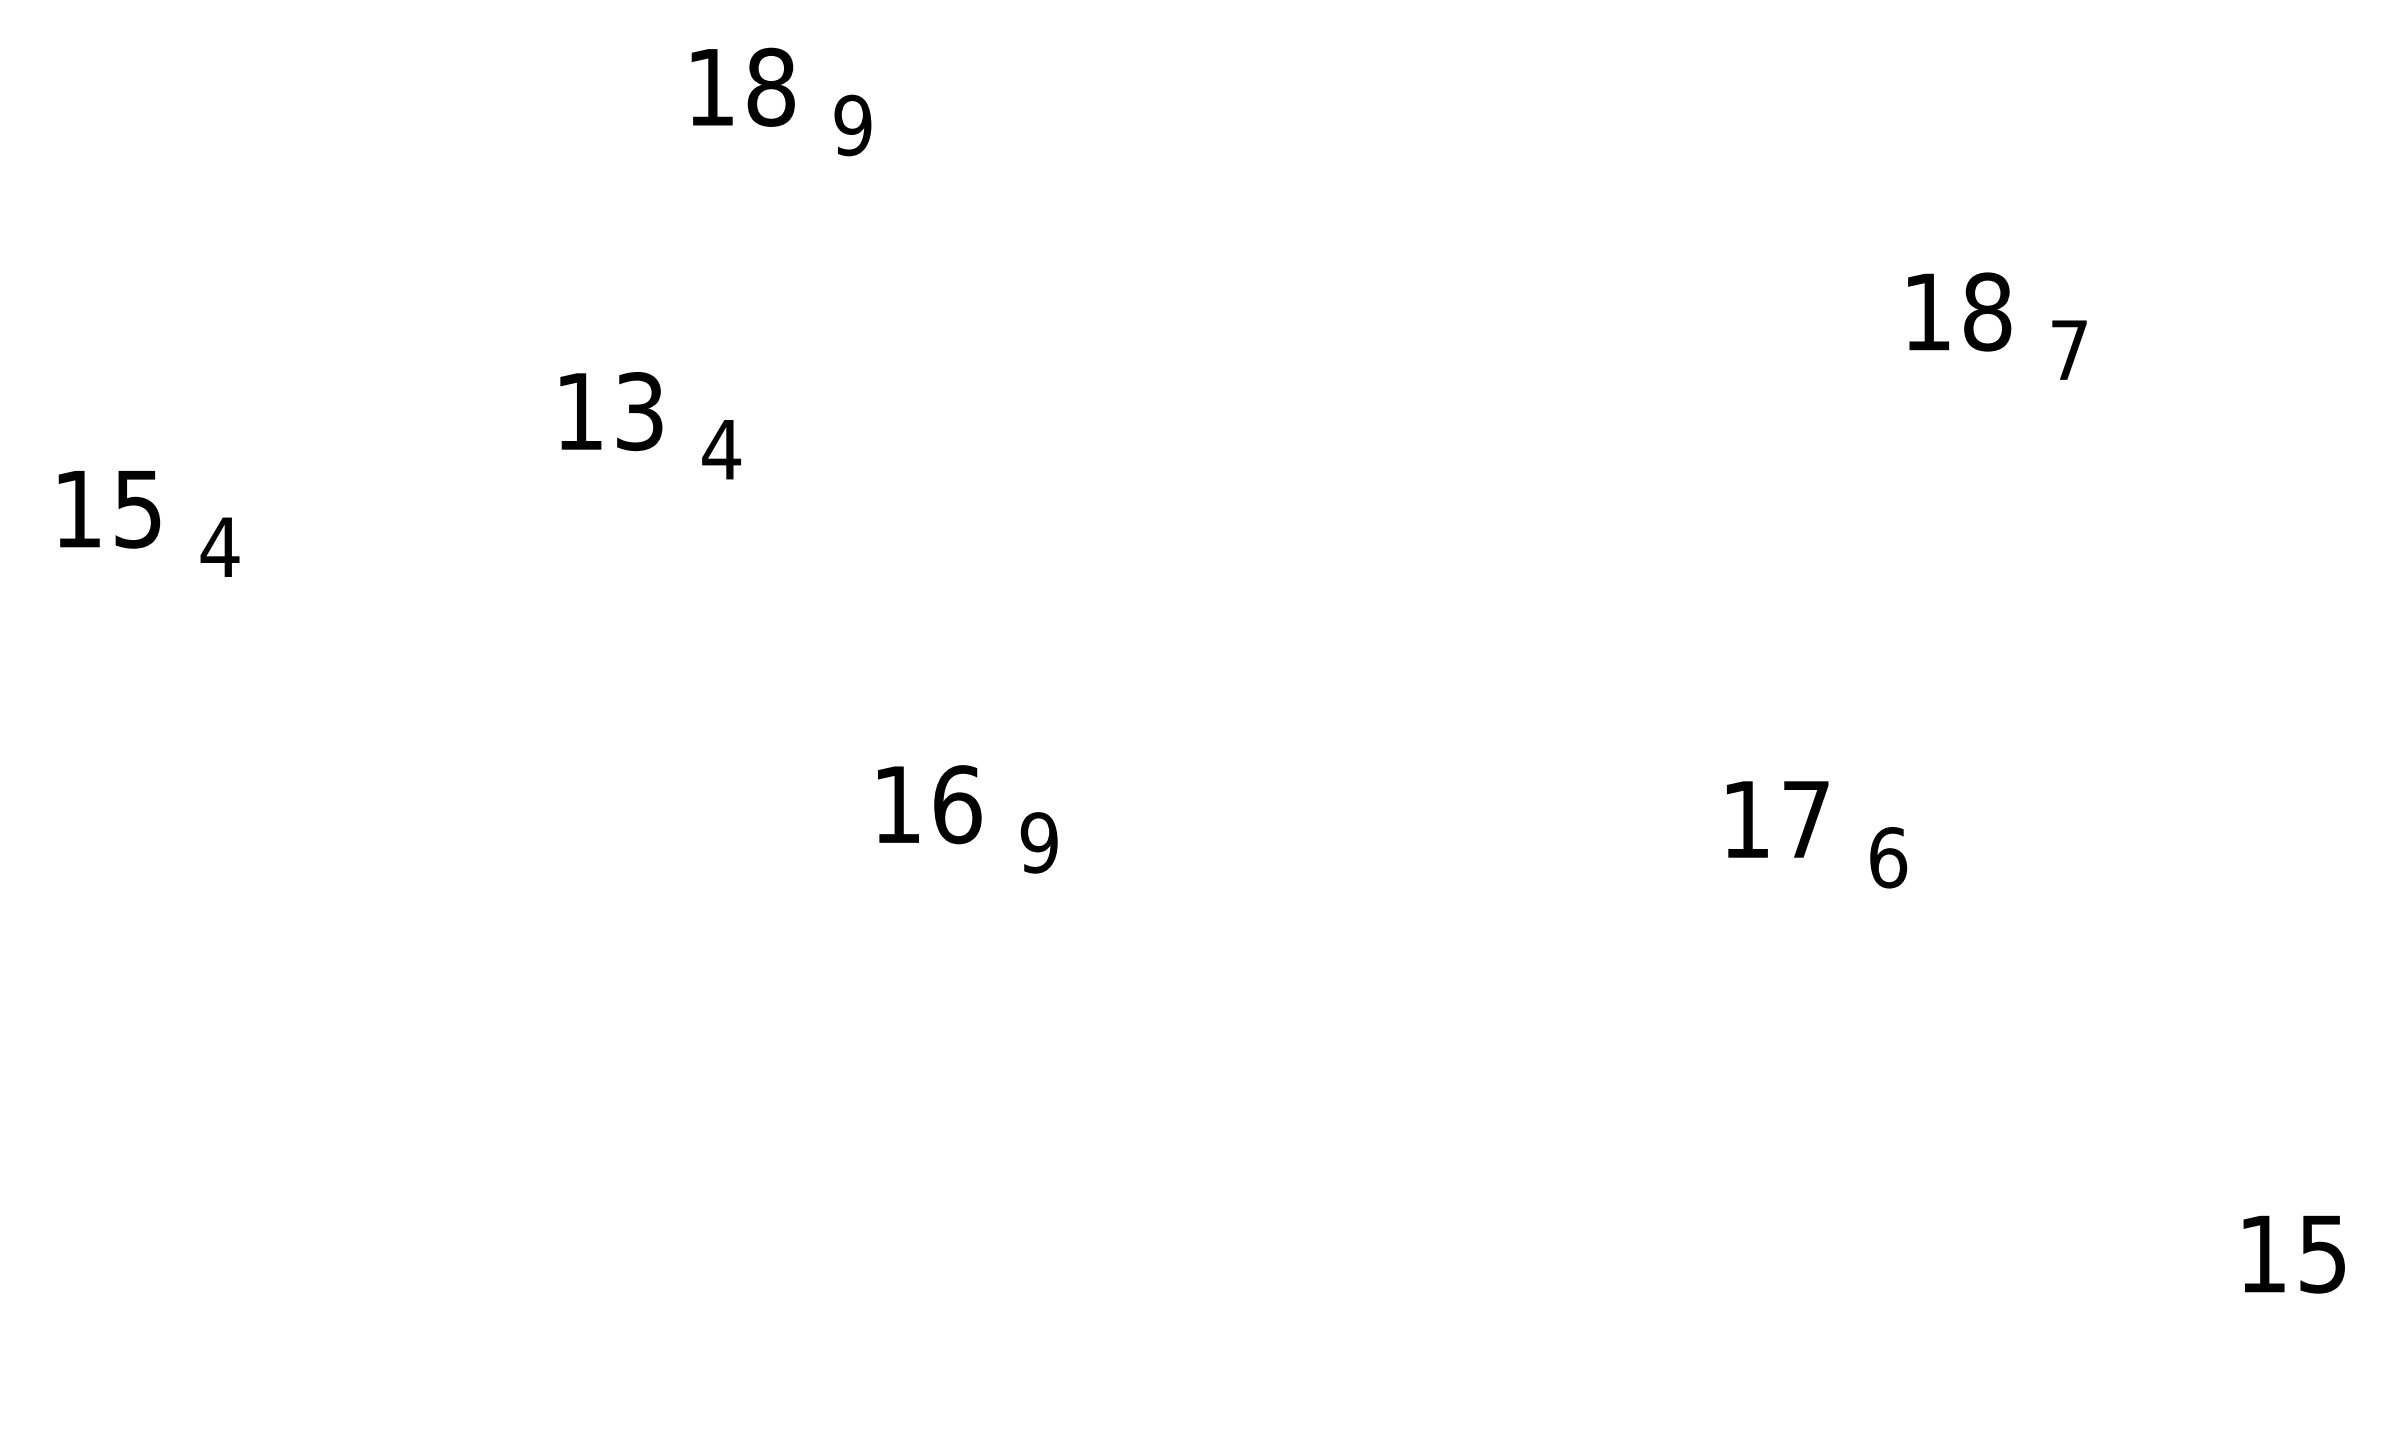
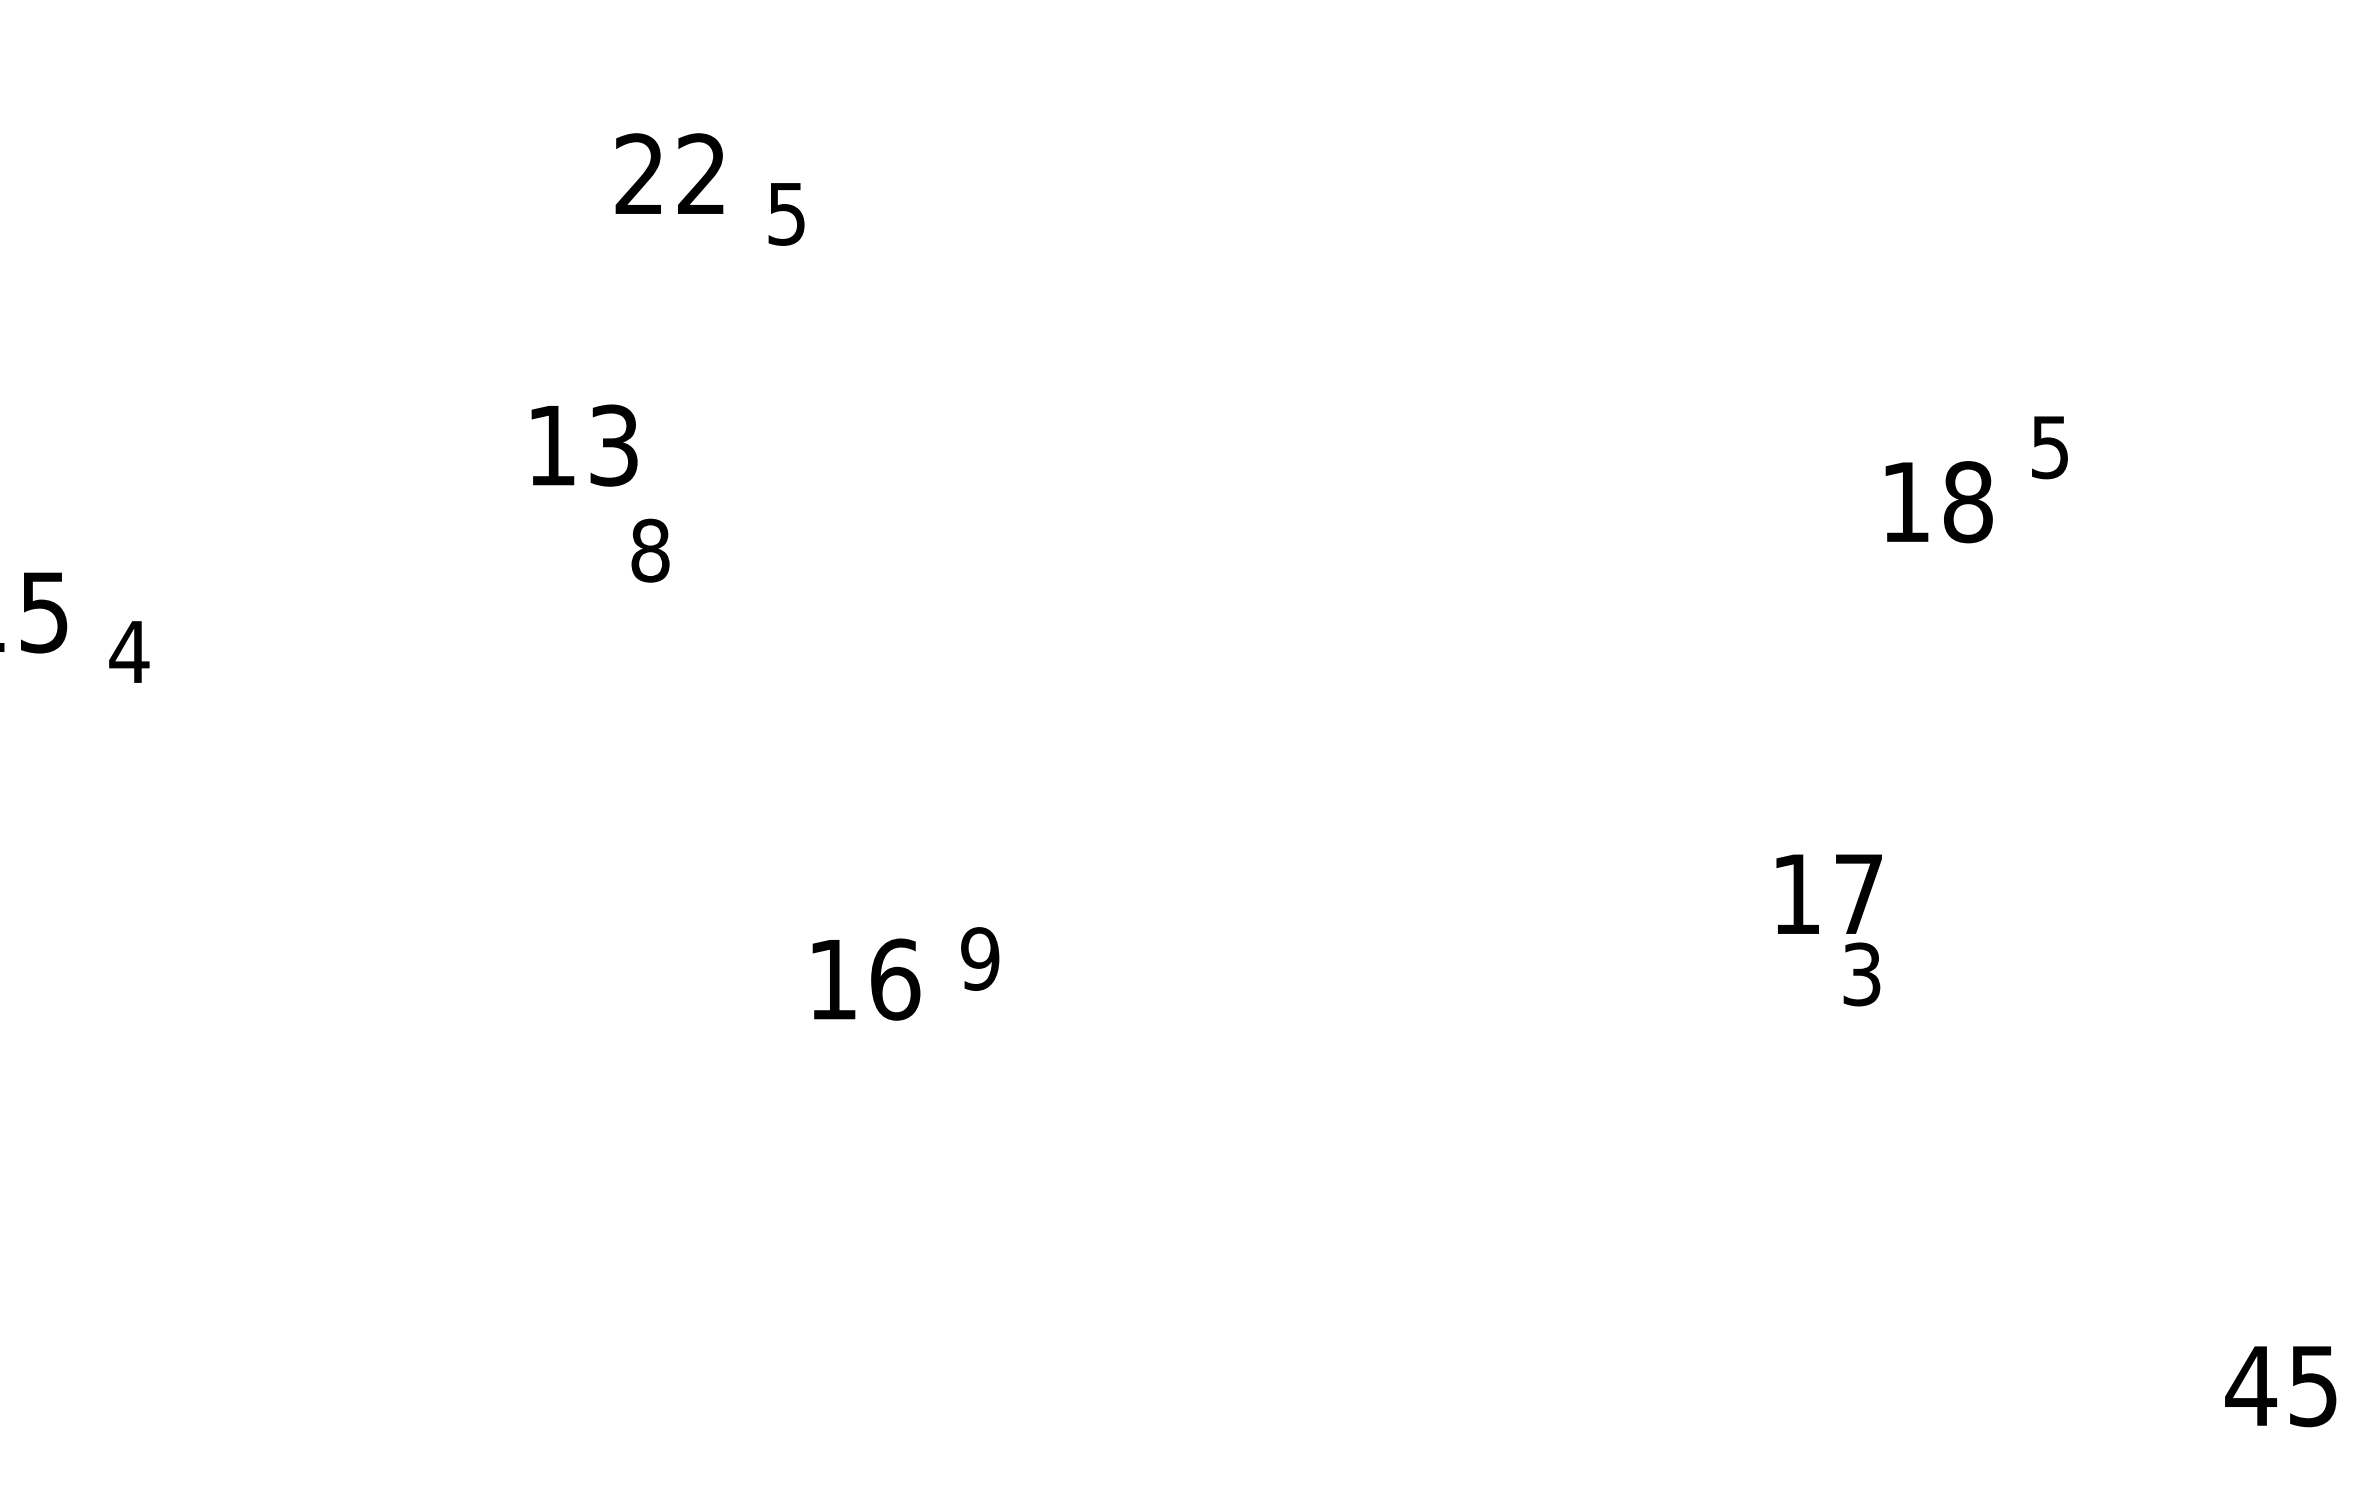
text: (741, 86) -> (670, 173), 18 -> 22
text: (852, 125) -> (786, 213), 9 -> 5
text: (1959, 311) -> (1939, 501), moved
text: (2069, 350) -> (2050, 447), 7 -> 5
text: (611, 411) -> (584, 445), moved
text: (721, 449) -> (650, 550), 4 -> 8
text: (929, 804) -> (866, 979), moved
text: (1777, 819) -> (1829, 894), moved
text: (1888, 857) -> (1862, 974), 6 -> 3
text: (2262, 1253) -> (2250, 1385), 15 -> 45

